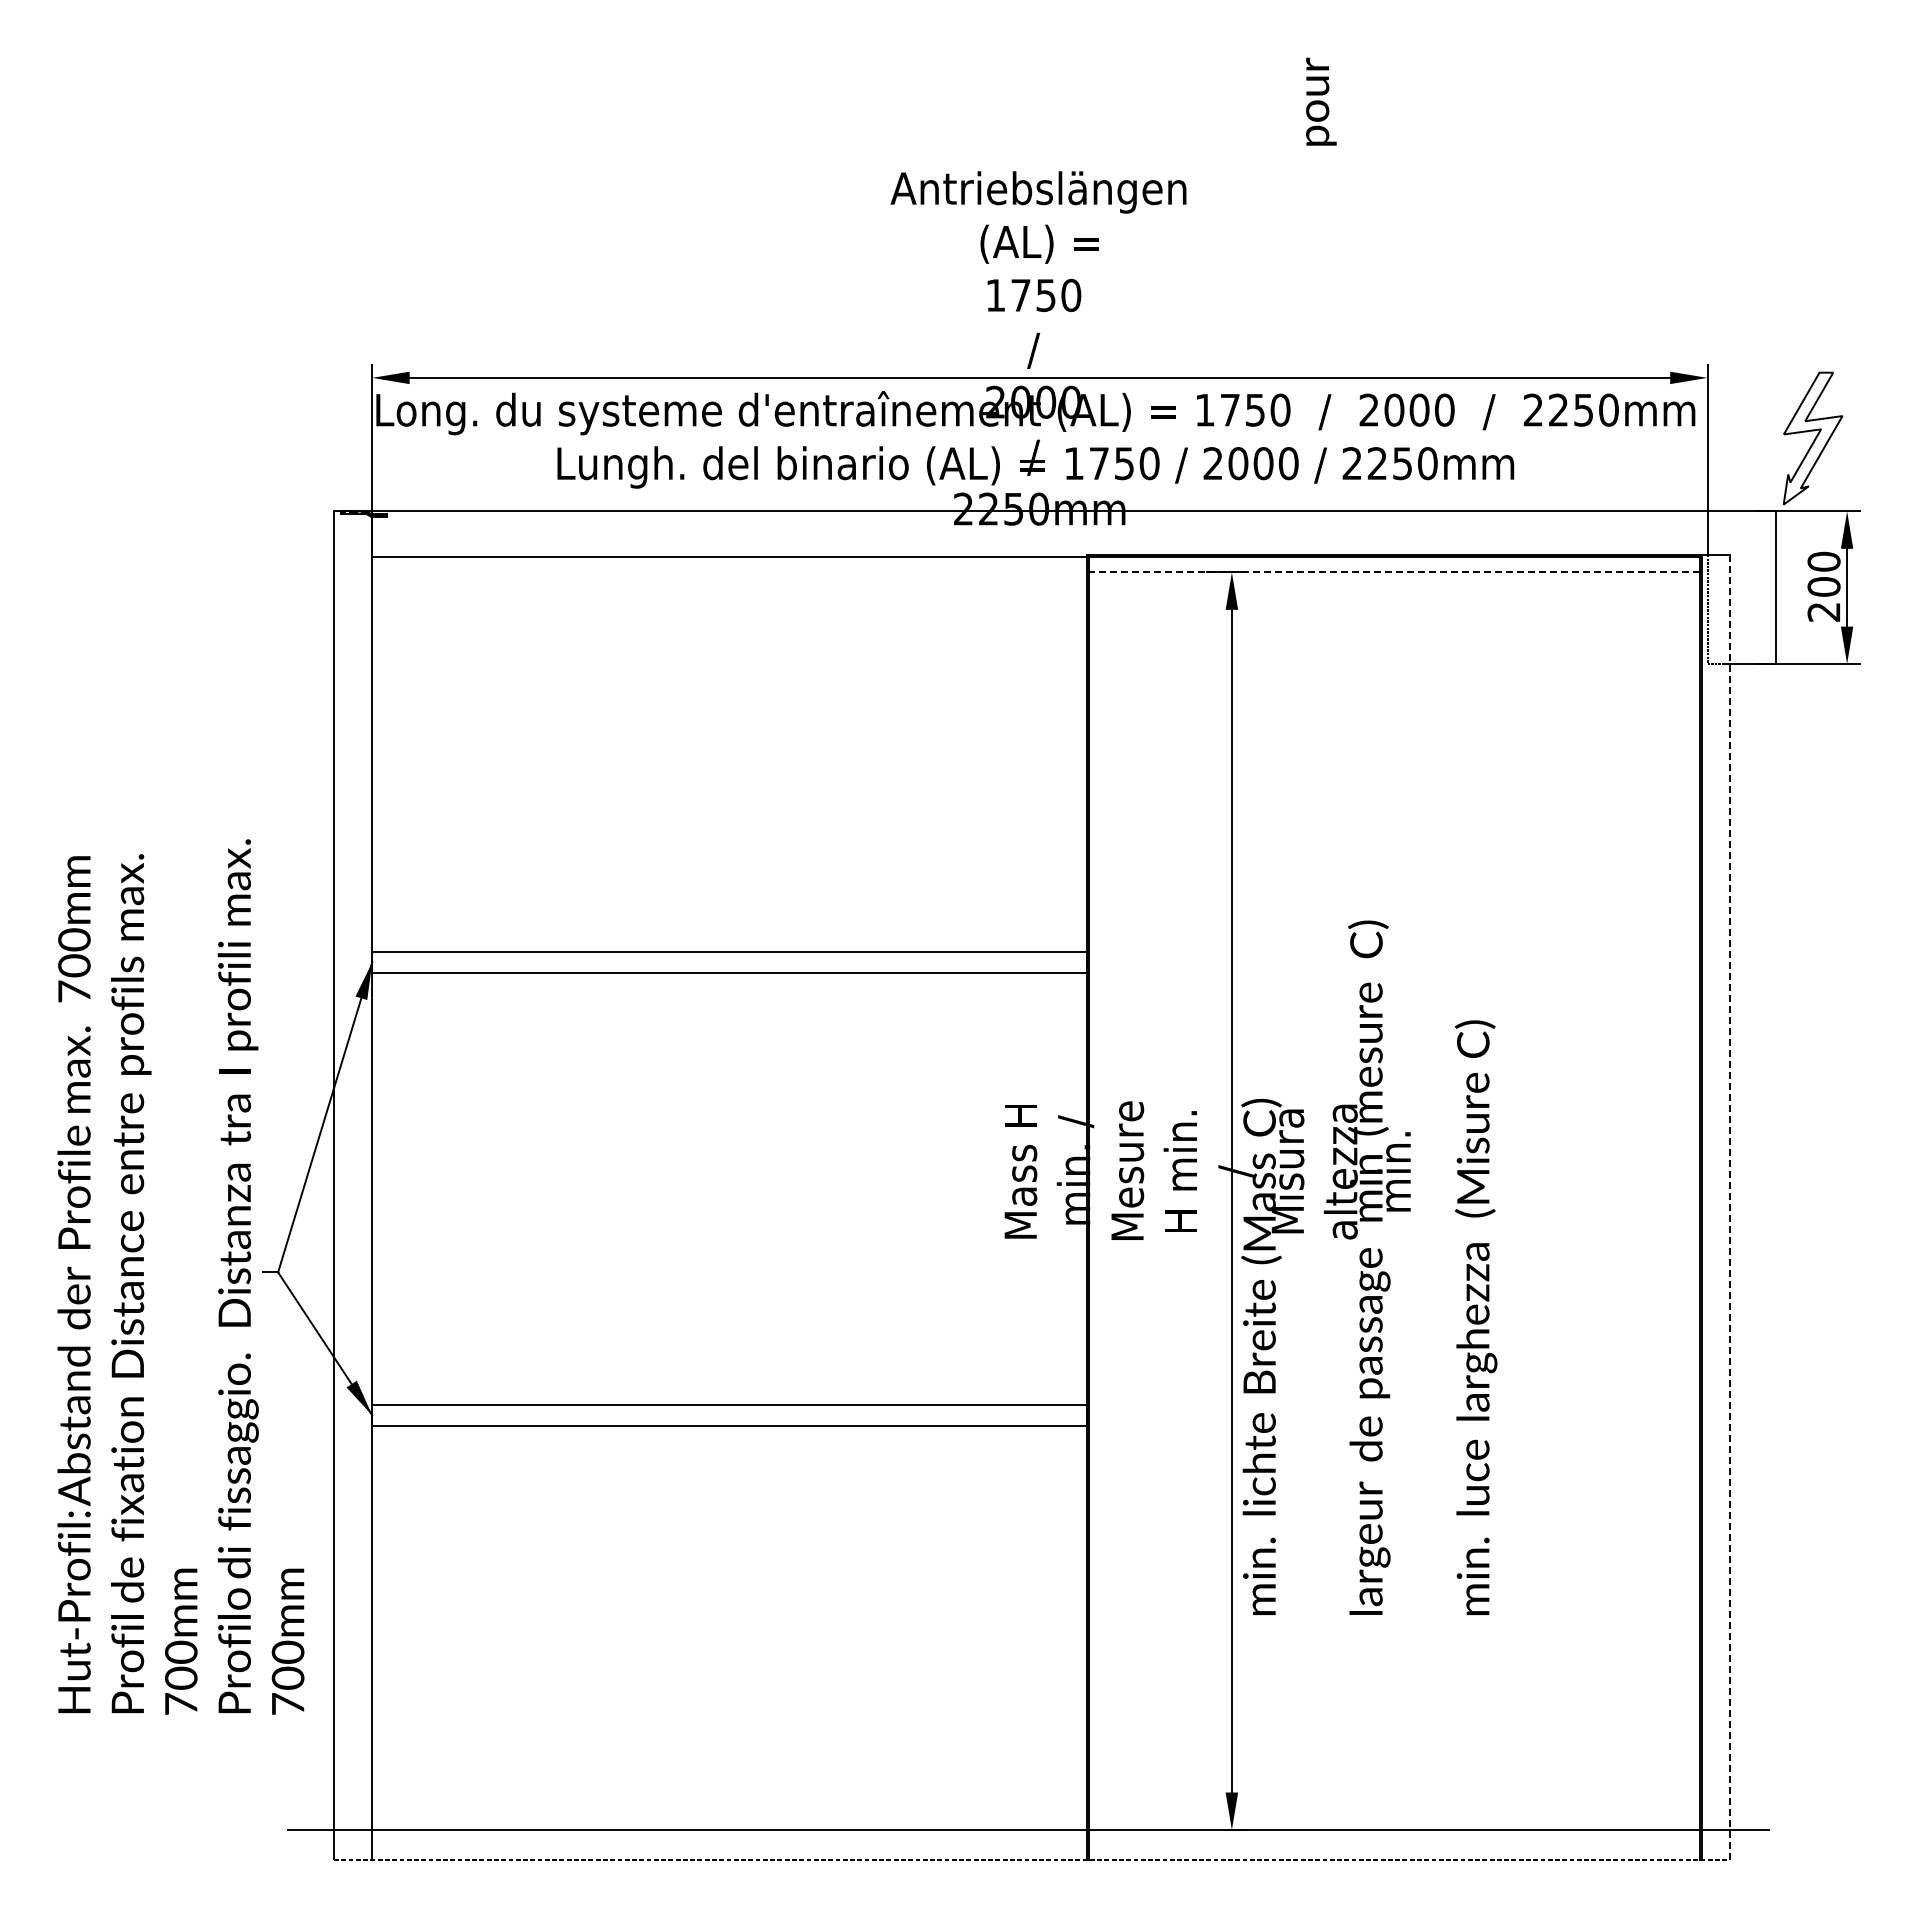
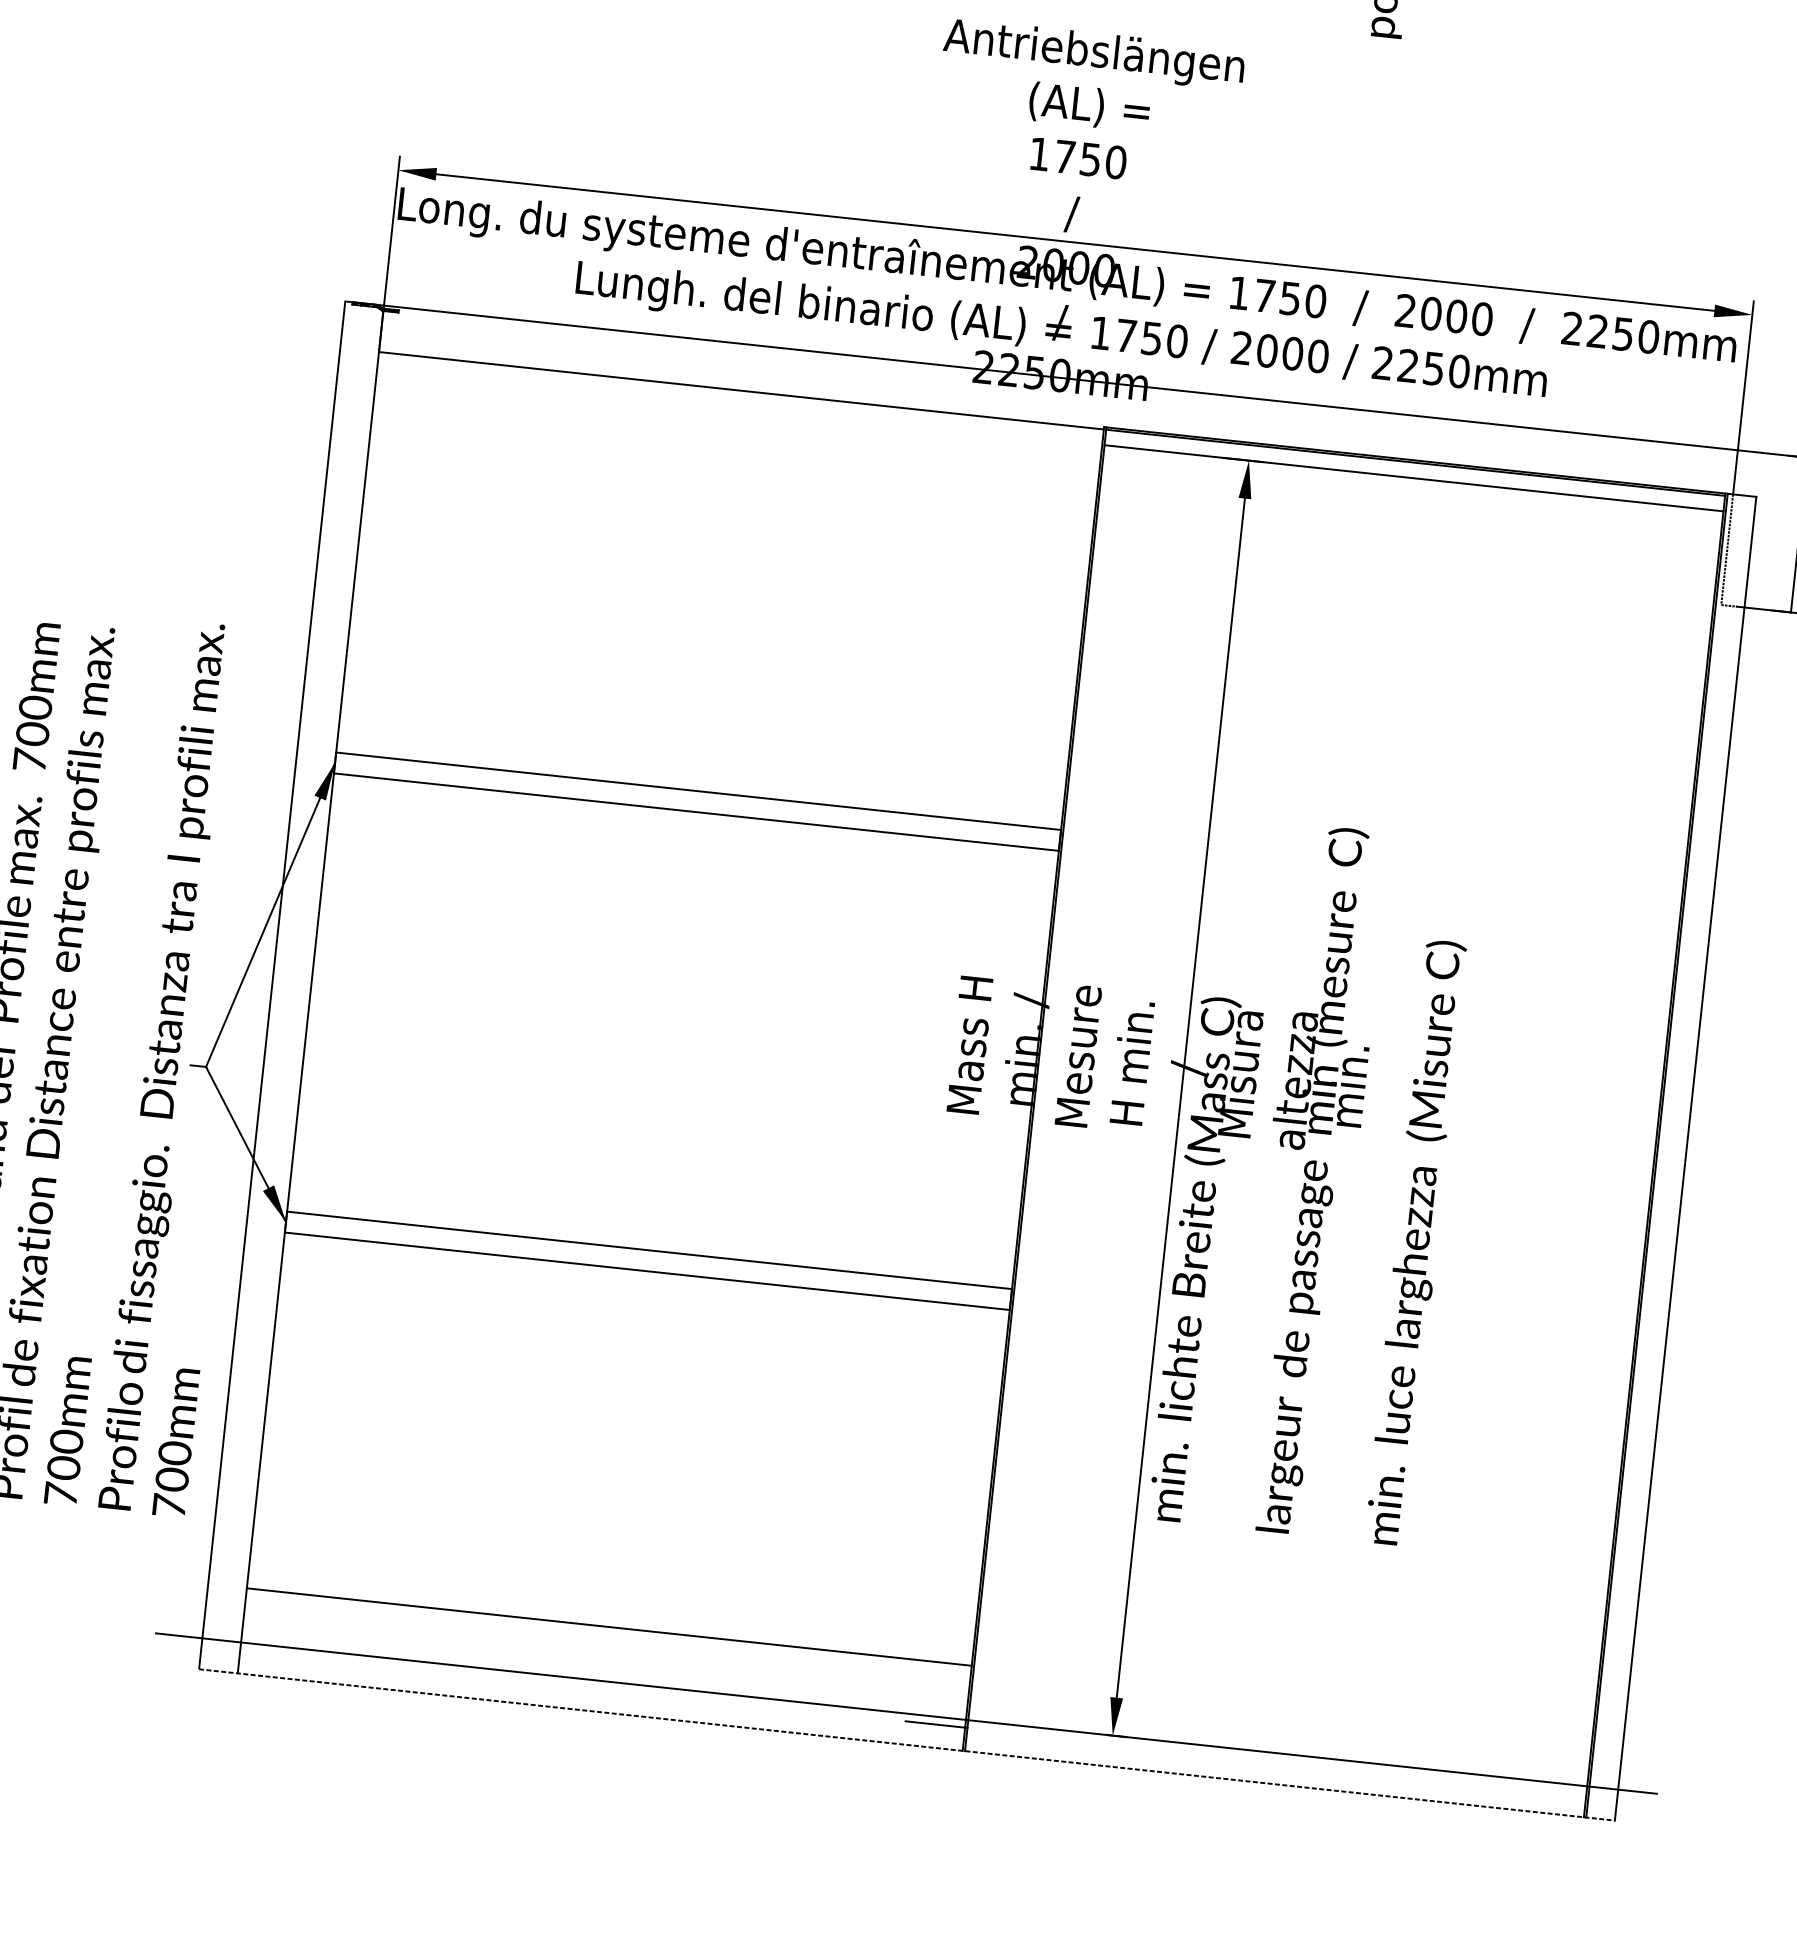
line: (1394, 572) -> (1413, 478), dashed -> solid
line: (1730, 1207) -> (1685, 1158), dashed -> solid
line: (729, 1776) -> (609, 1627), added
line: (1058, 1837) -> (936, 1724), added

